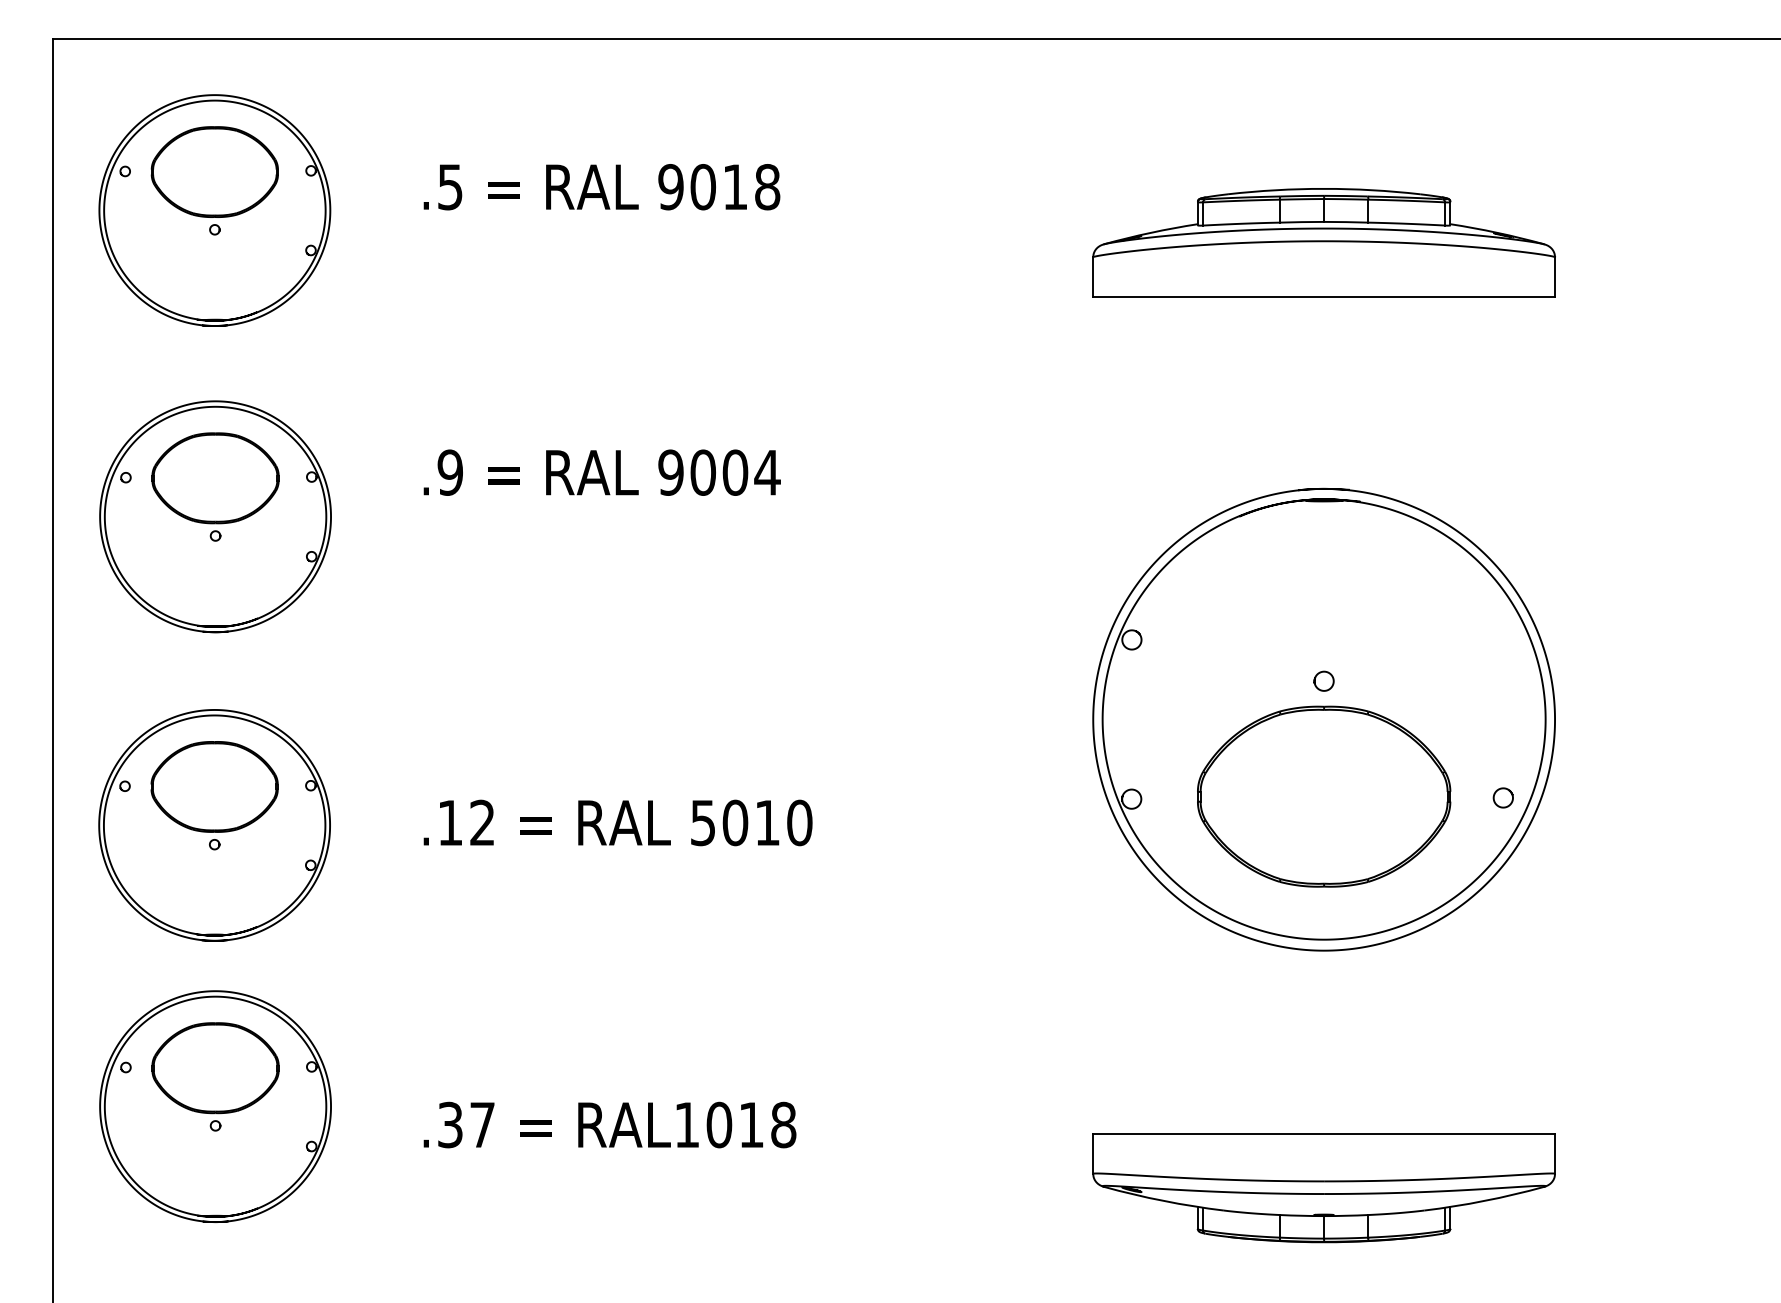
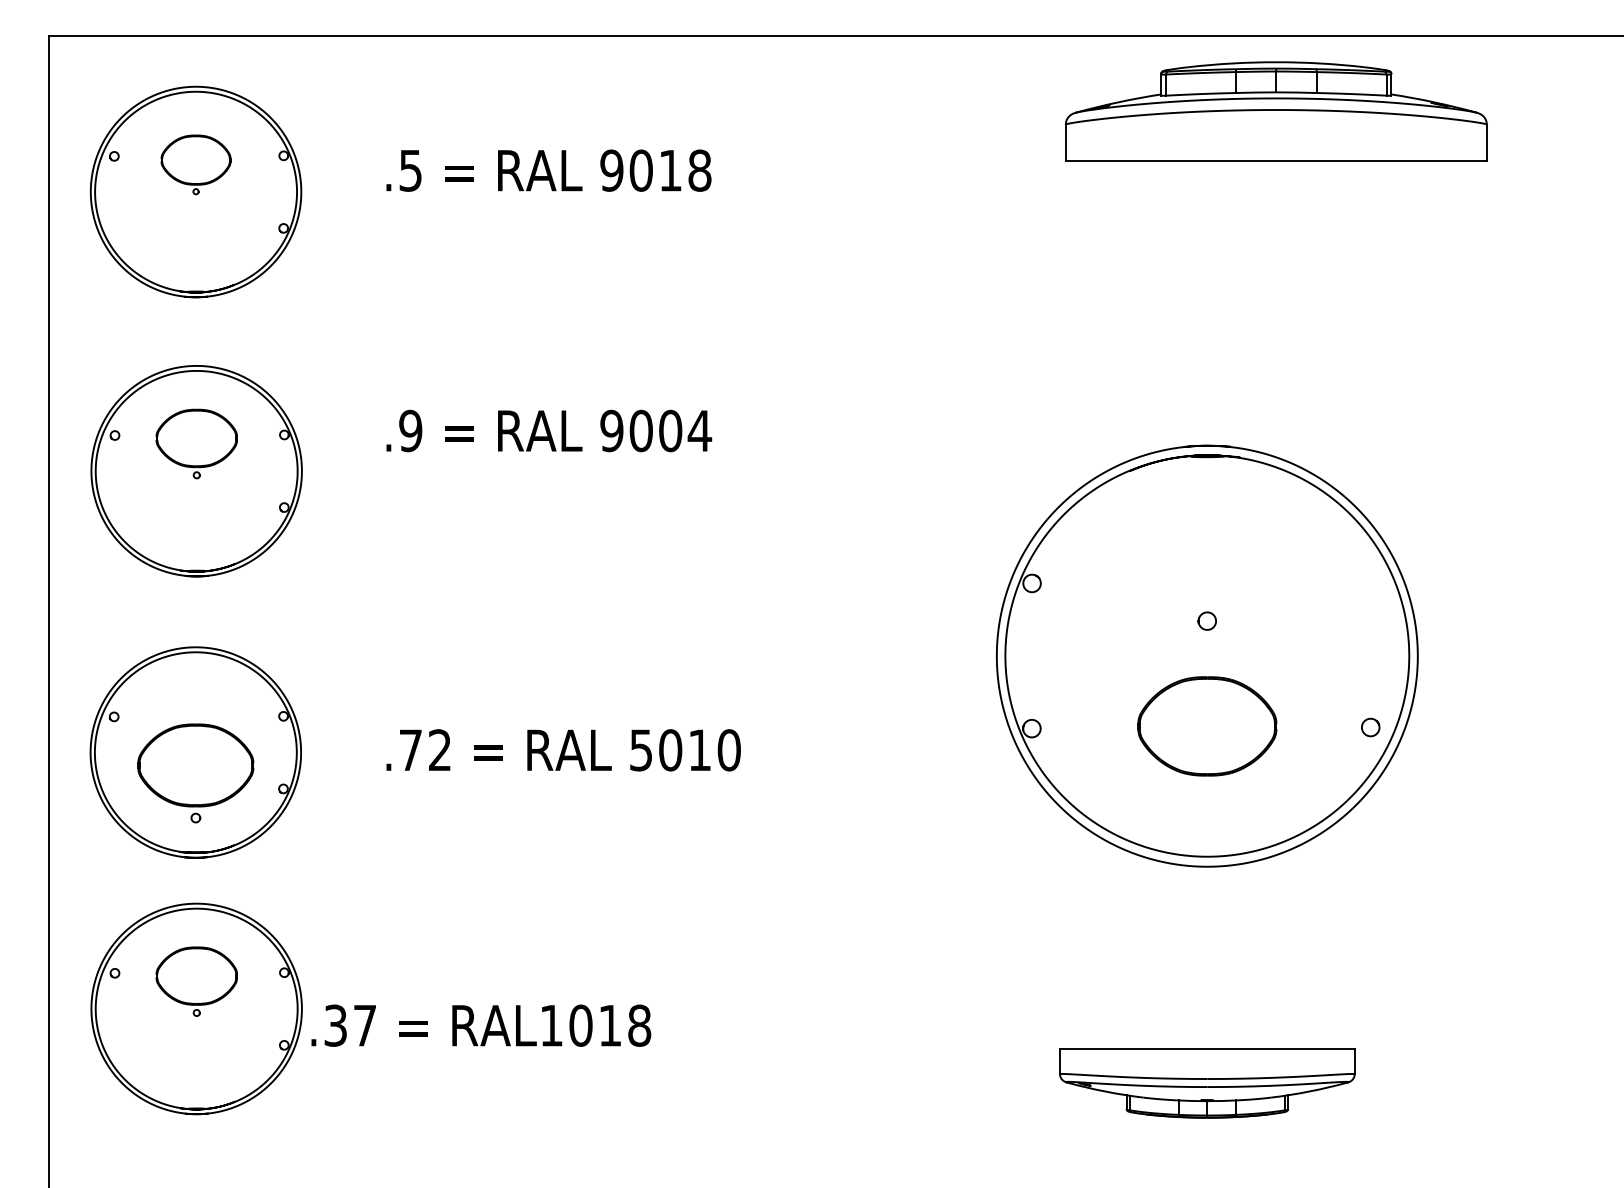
part: (214, 180) -> (195, 164), size x0.6
part: (1323, 242) -> (1275, 111), moved
part: (215, 486) -> (196, 443), size x0.7
part: (214, 795) -> (195, 773), moved
part: (1324, 796) -> (1207, 726), size x0.6
text: (450, 822) -> (410, 749), .12 -> .72
part: (215, 1076) -> (196, 981), size x0.7
text: (610, 1124) -> (481, 1025), moved
part: (1324, 1188) -> (1207, 1083), size x0.7

